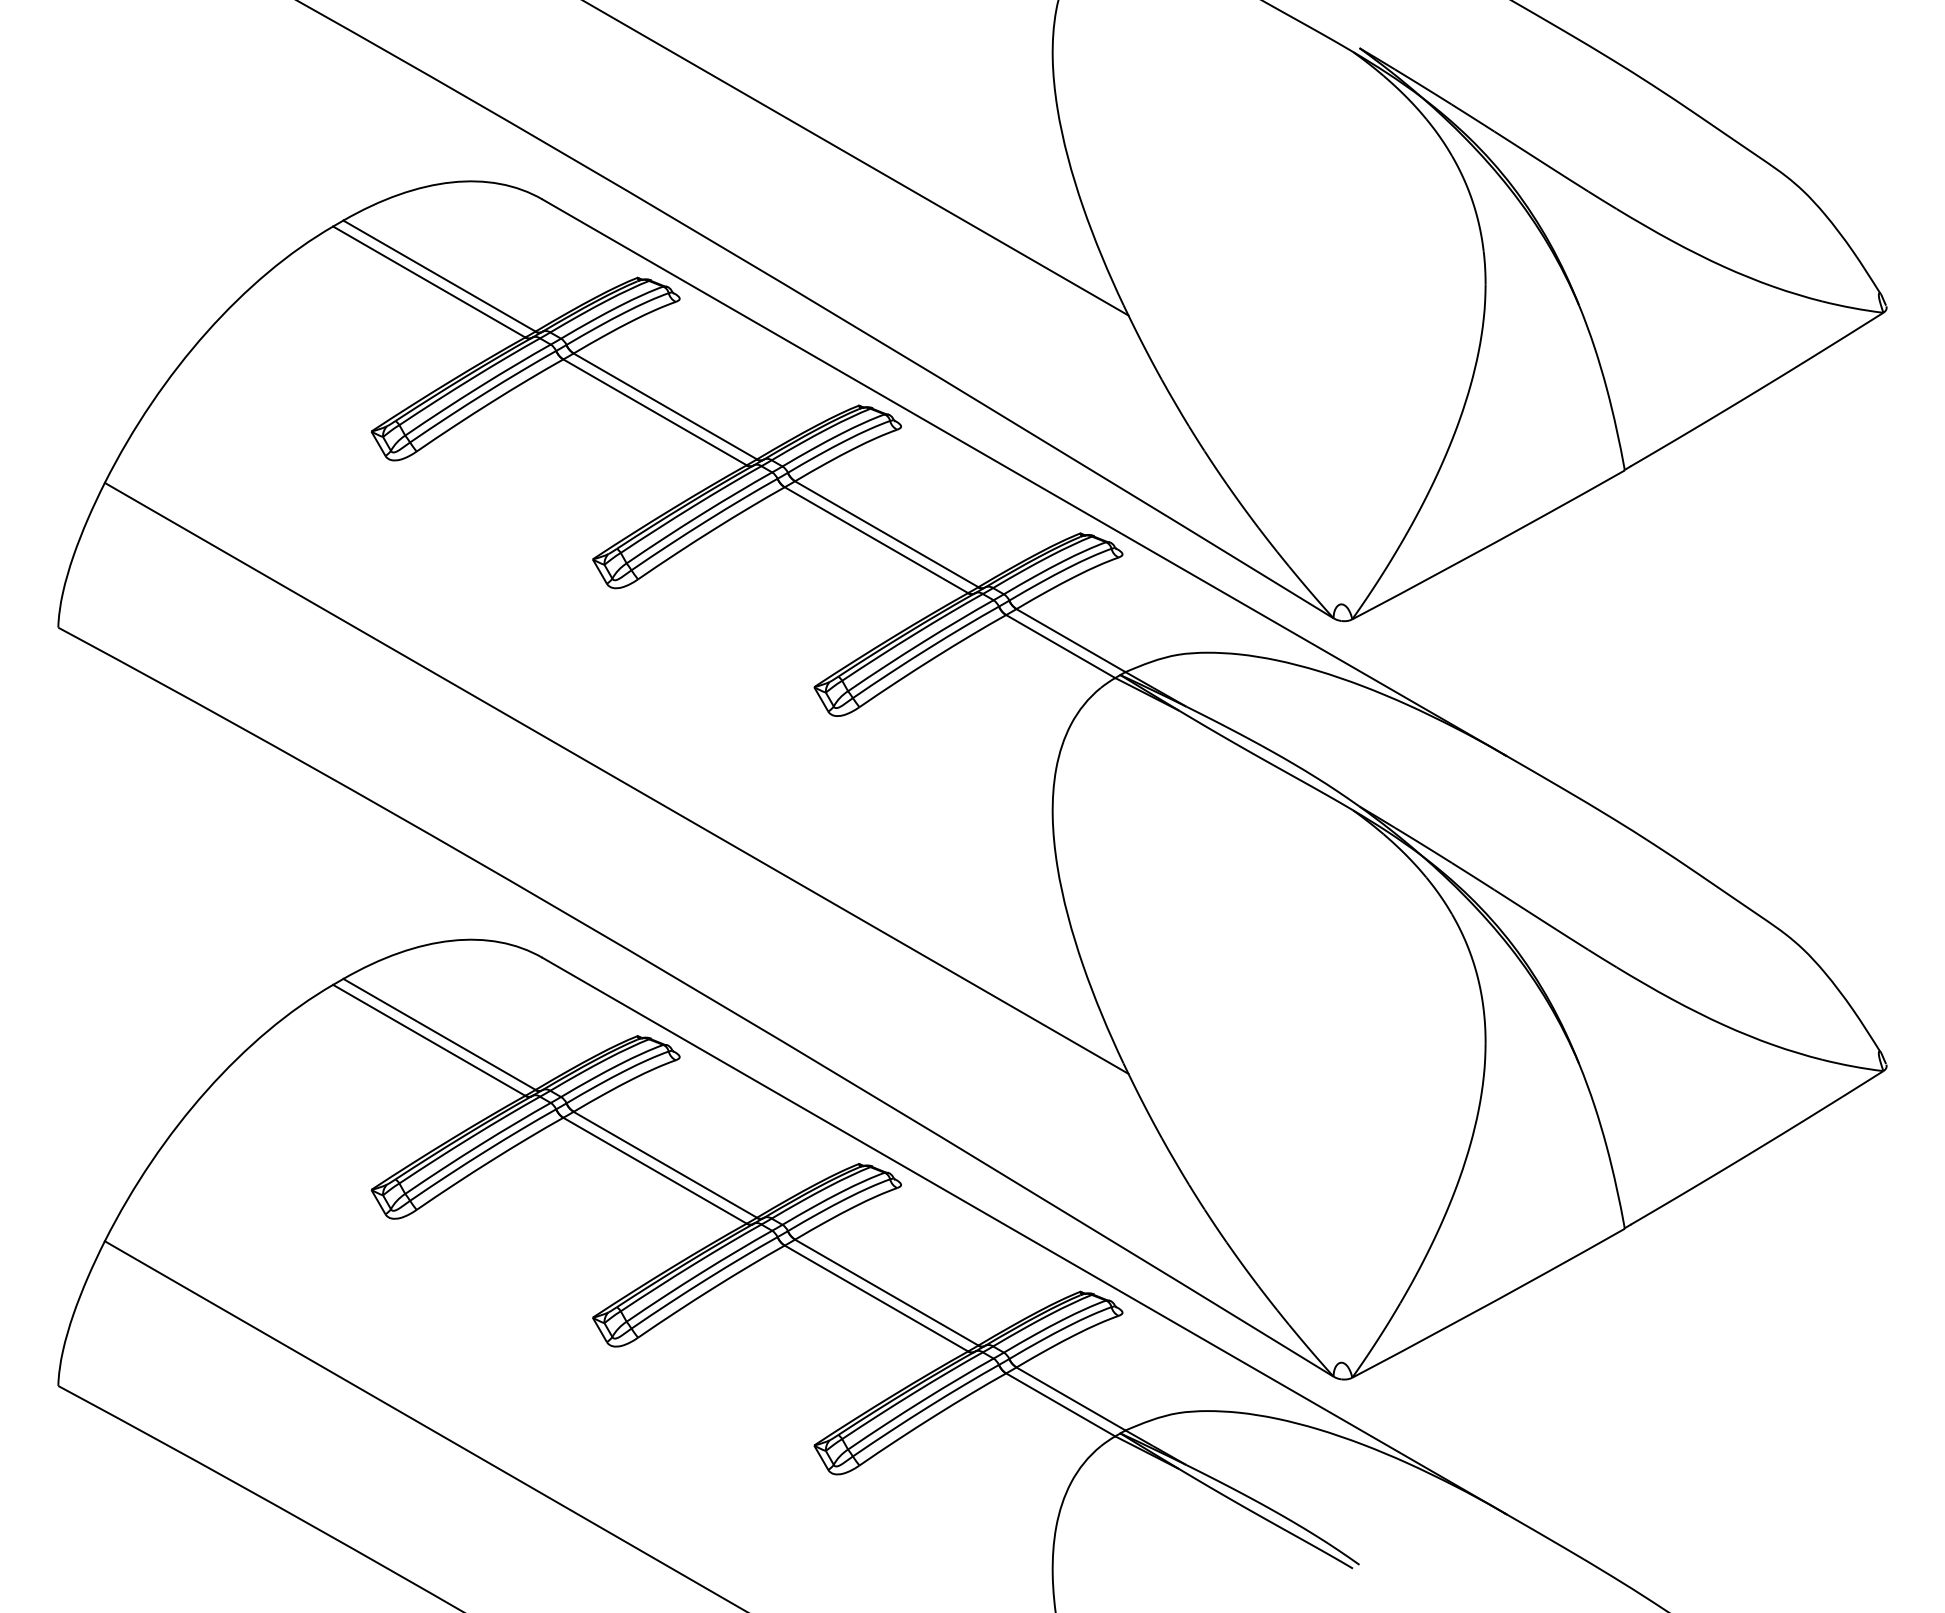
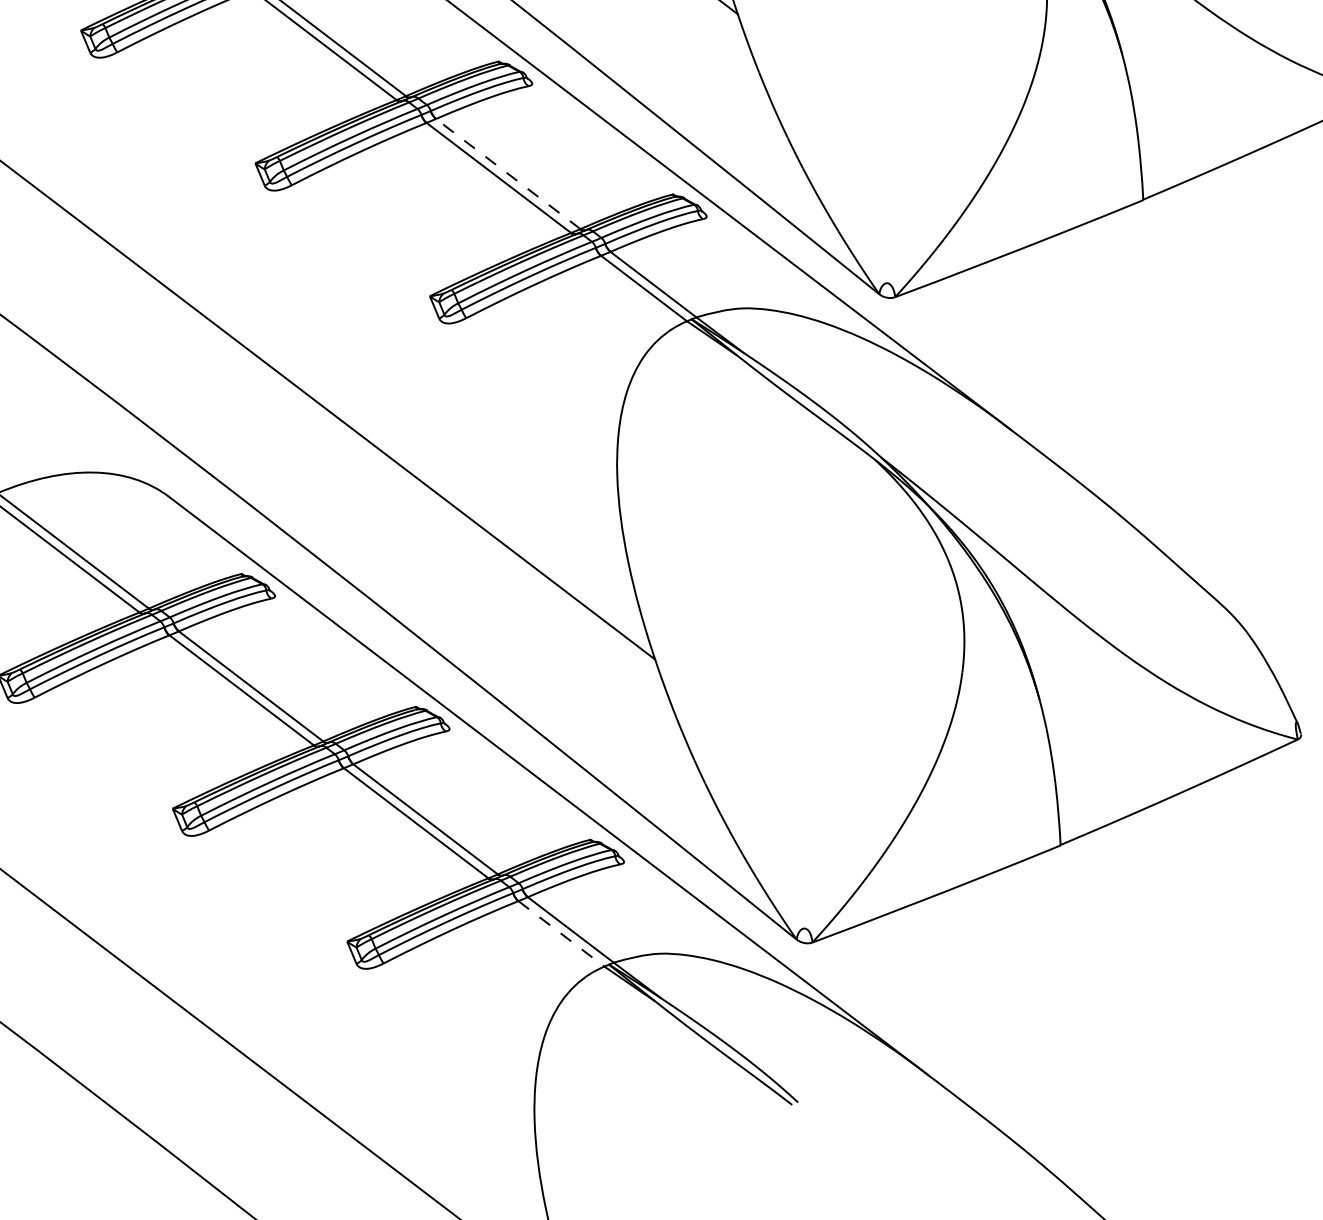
line: (886, 534) -> (508, 174), solid -> dashed
line: (1060, 1404) -> (561, 933), solid -> dashed

